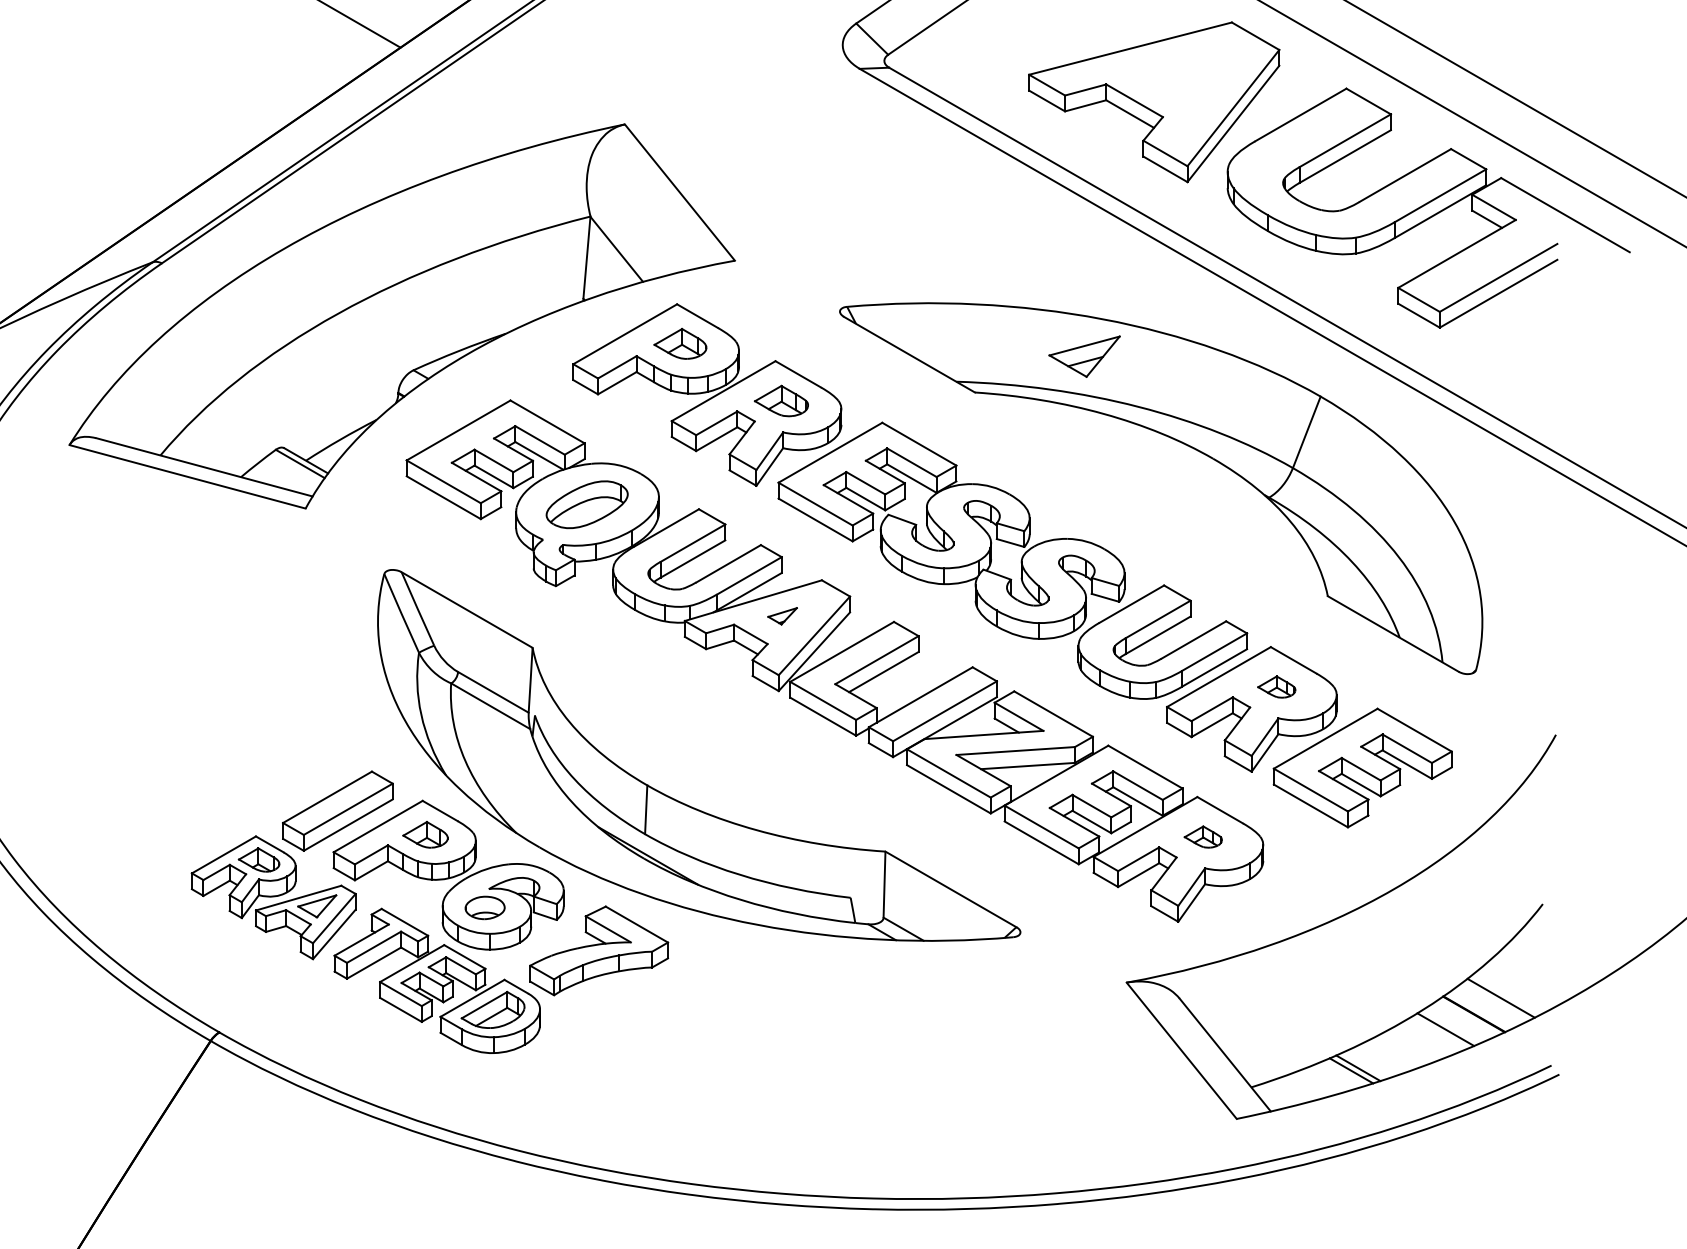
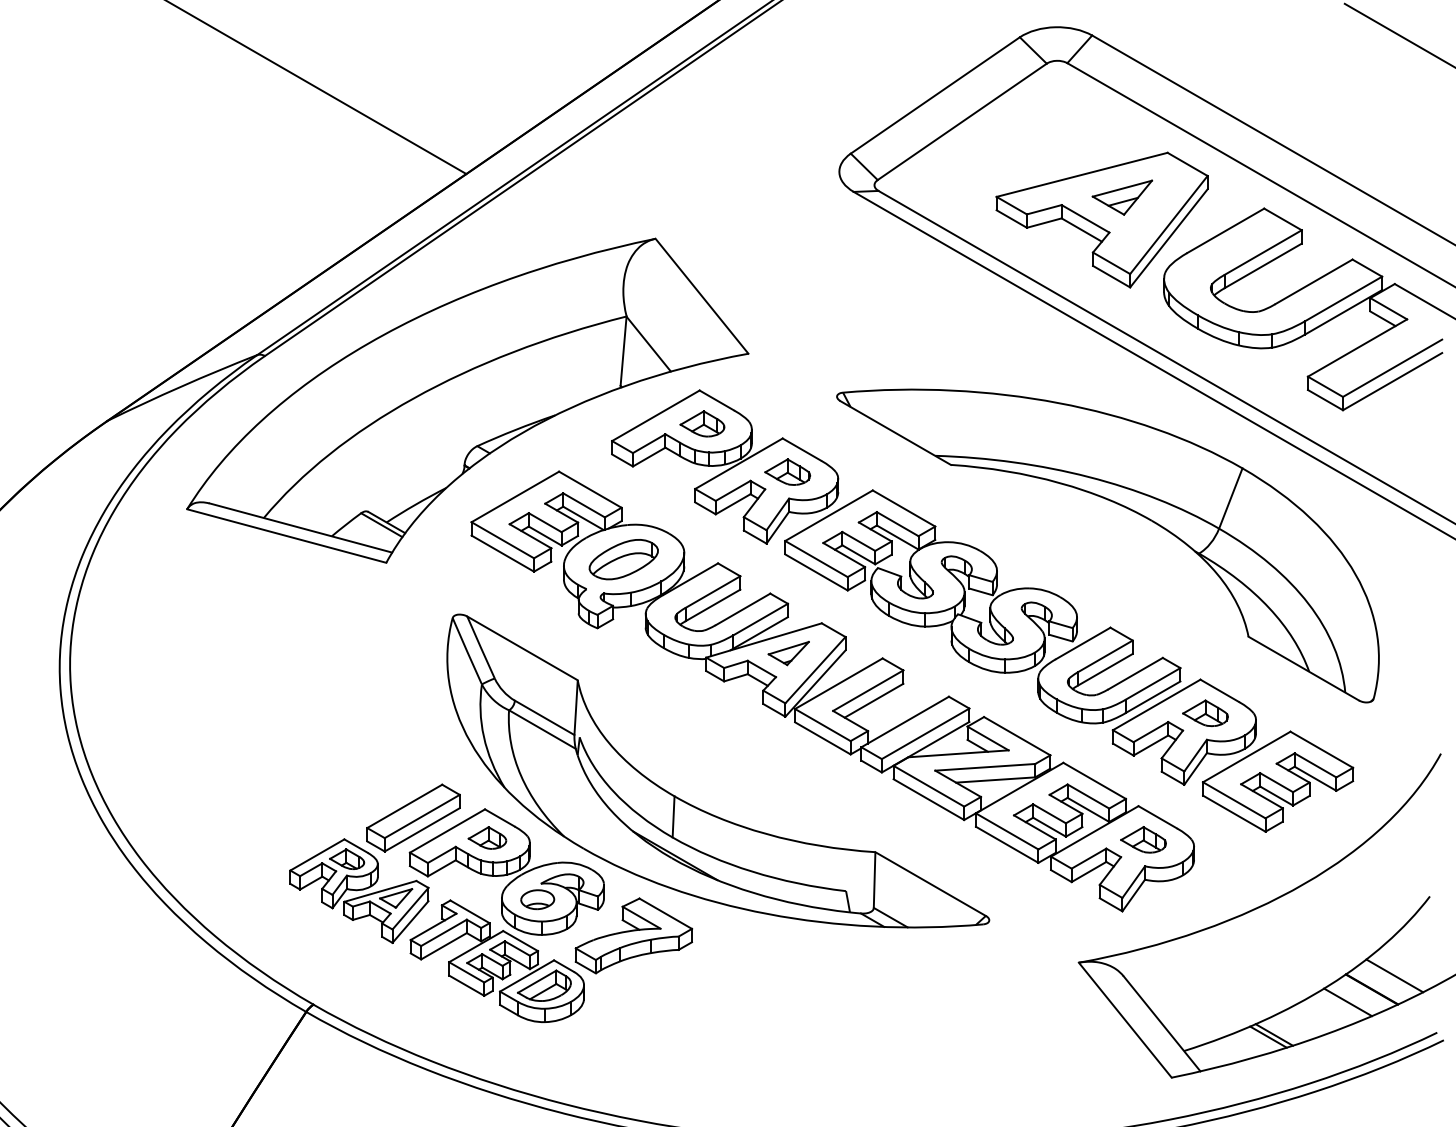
part: (1084, 356) -> (1122, 197), moved
part: (782, 616) -> (788, 653), size x1.67
part: (1276, 687) -> (1205, 713), size x1.43
part: (1203, 836) -> (1143, 839), size x1.43

